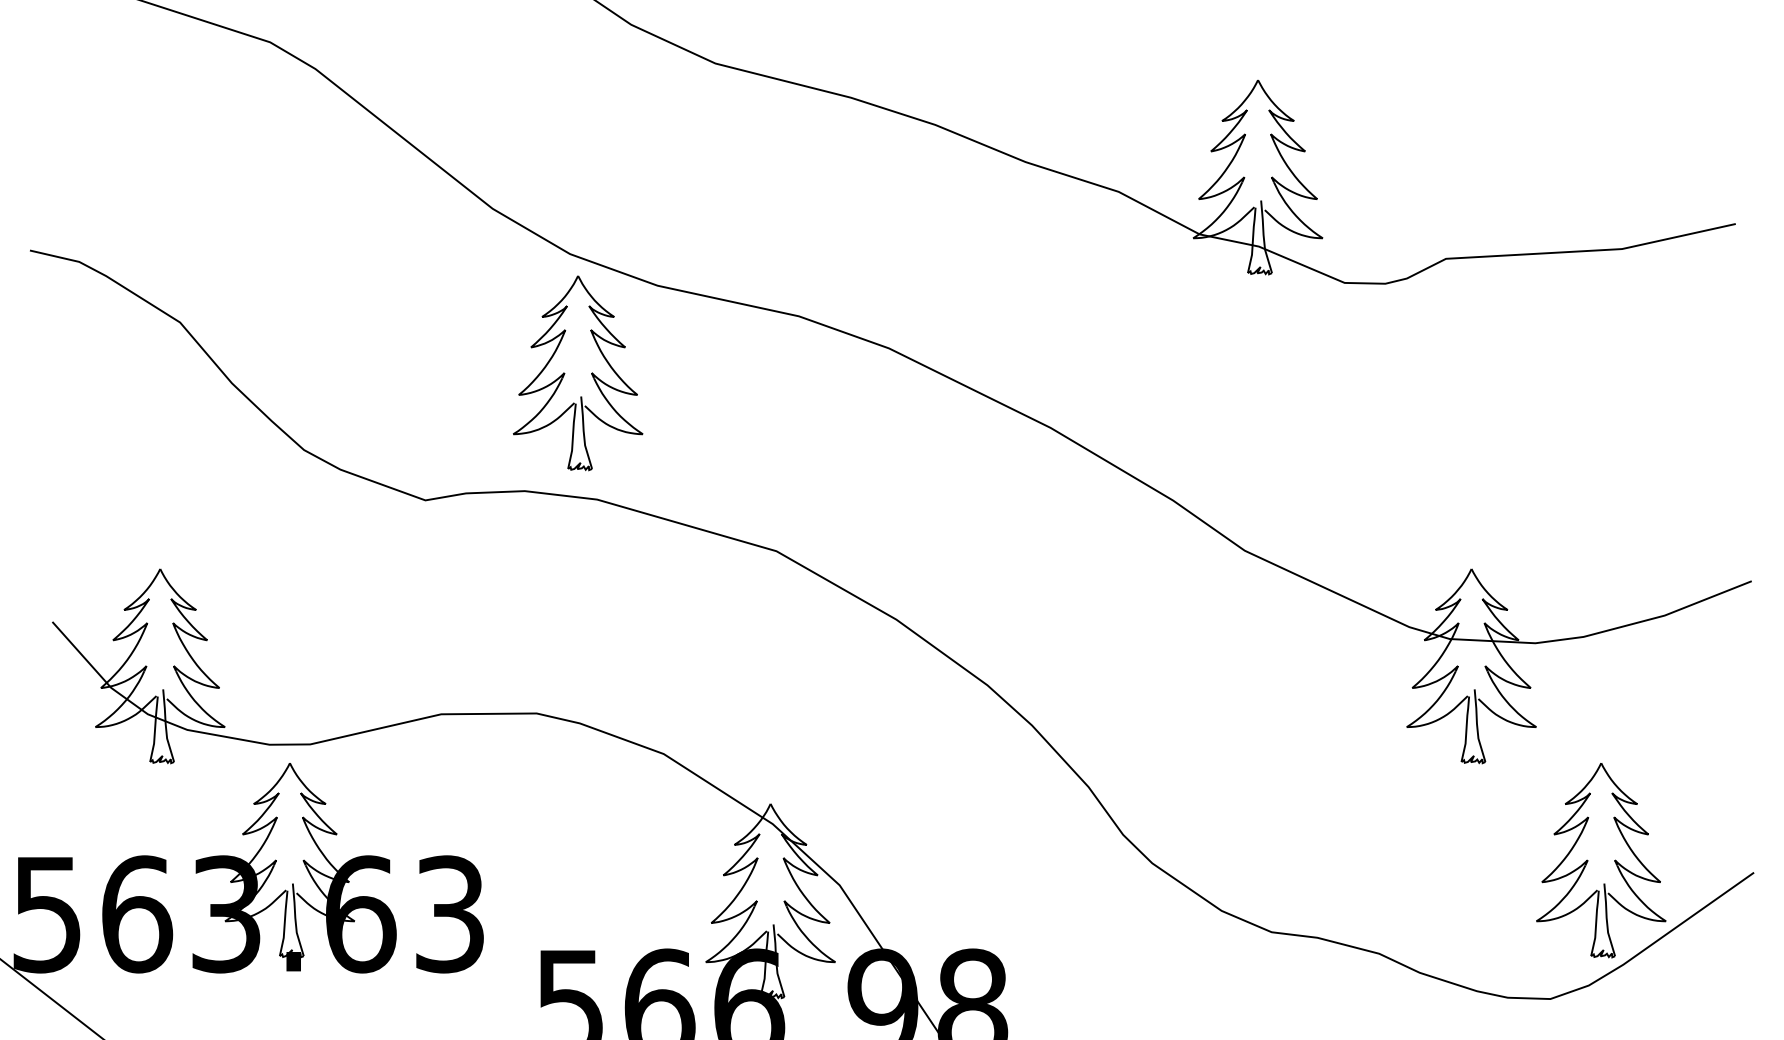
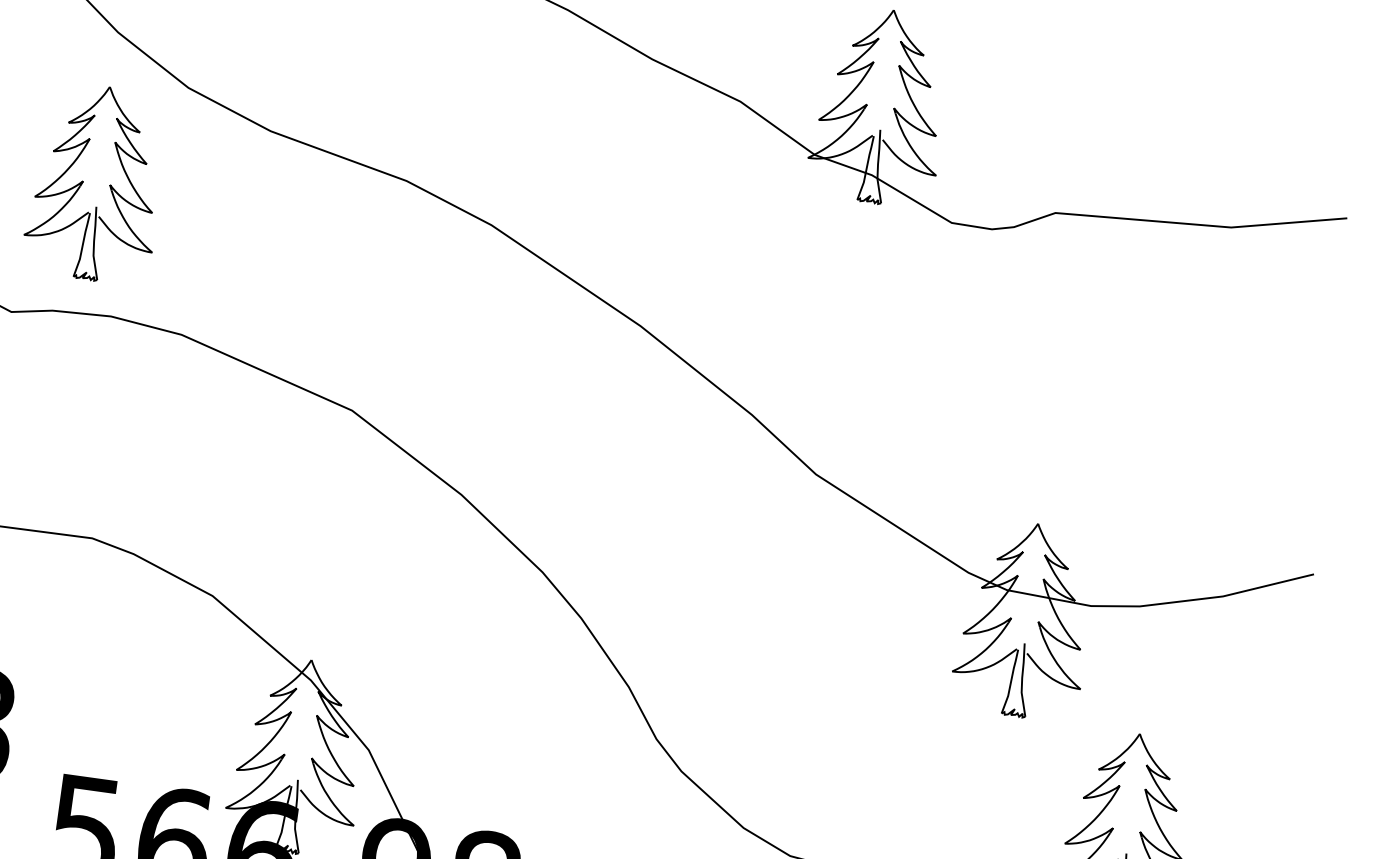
part: (565, 373) -> (84, 181), moved

